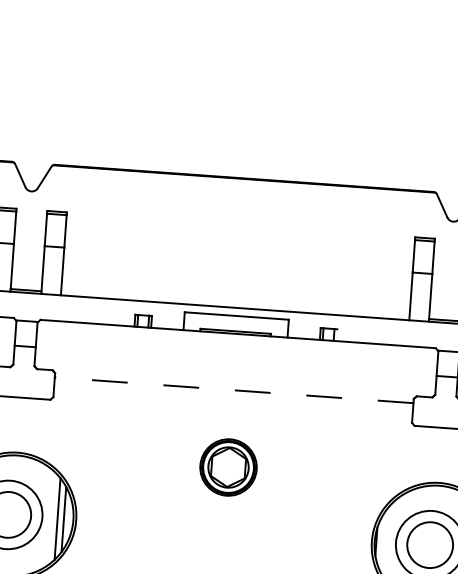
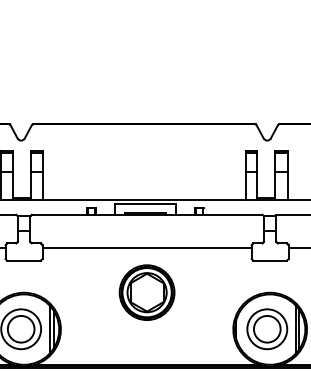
line: (234, 390) -> (147, 247), dashed -> solid
part: (227, 467) -> (146, 292), size x1.67

